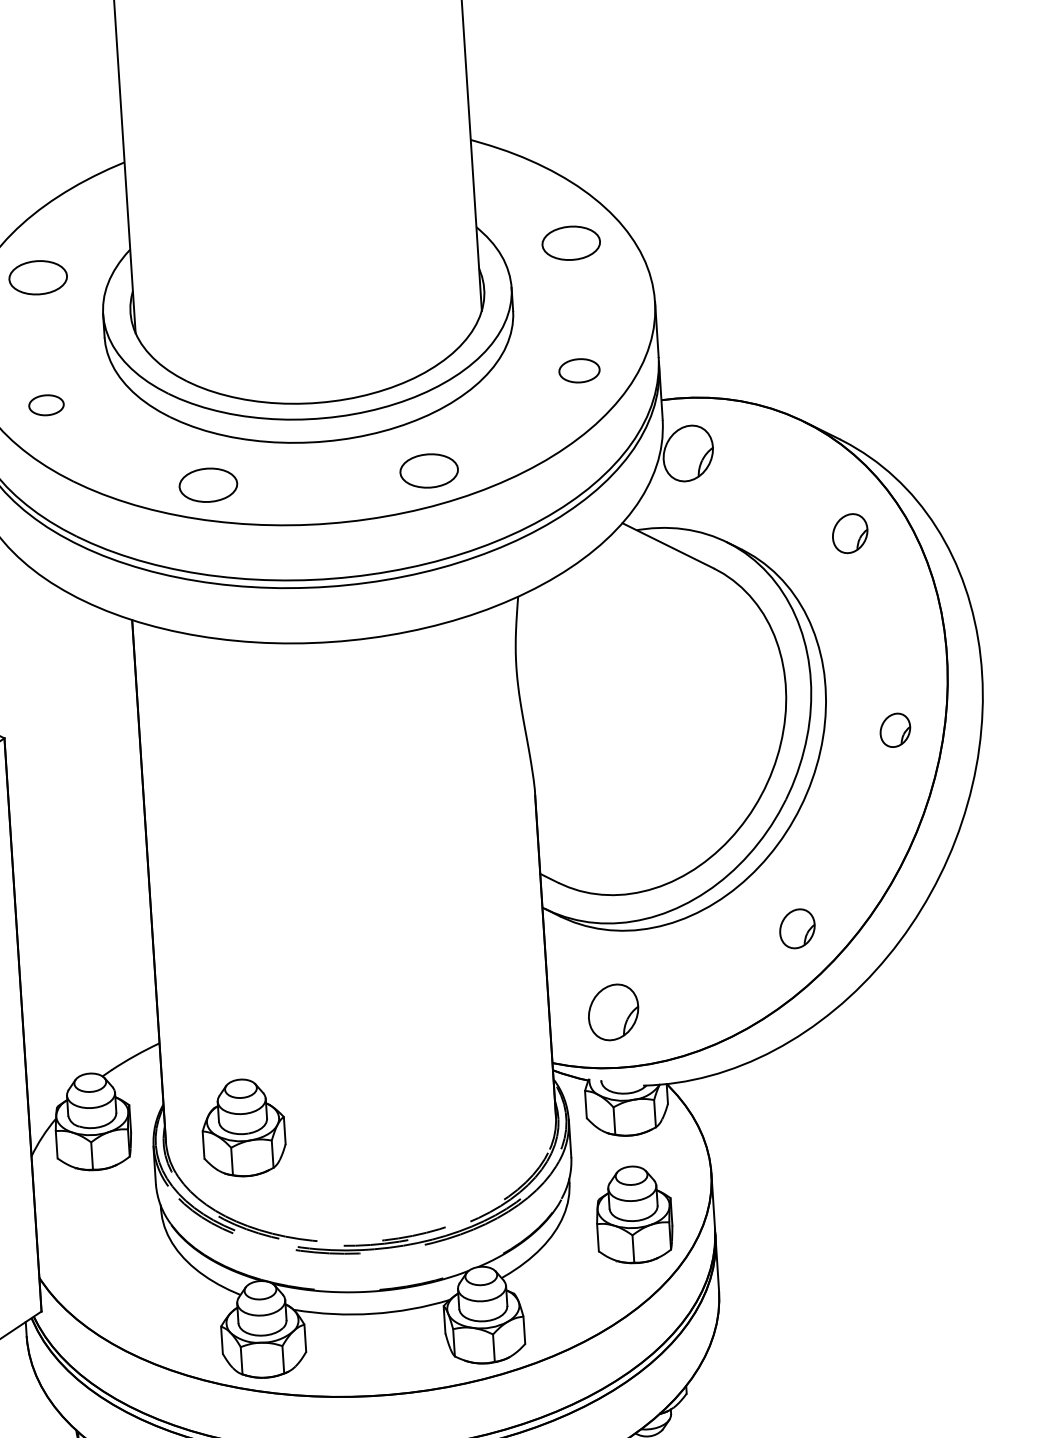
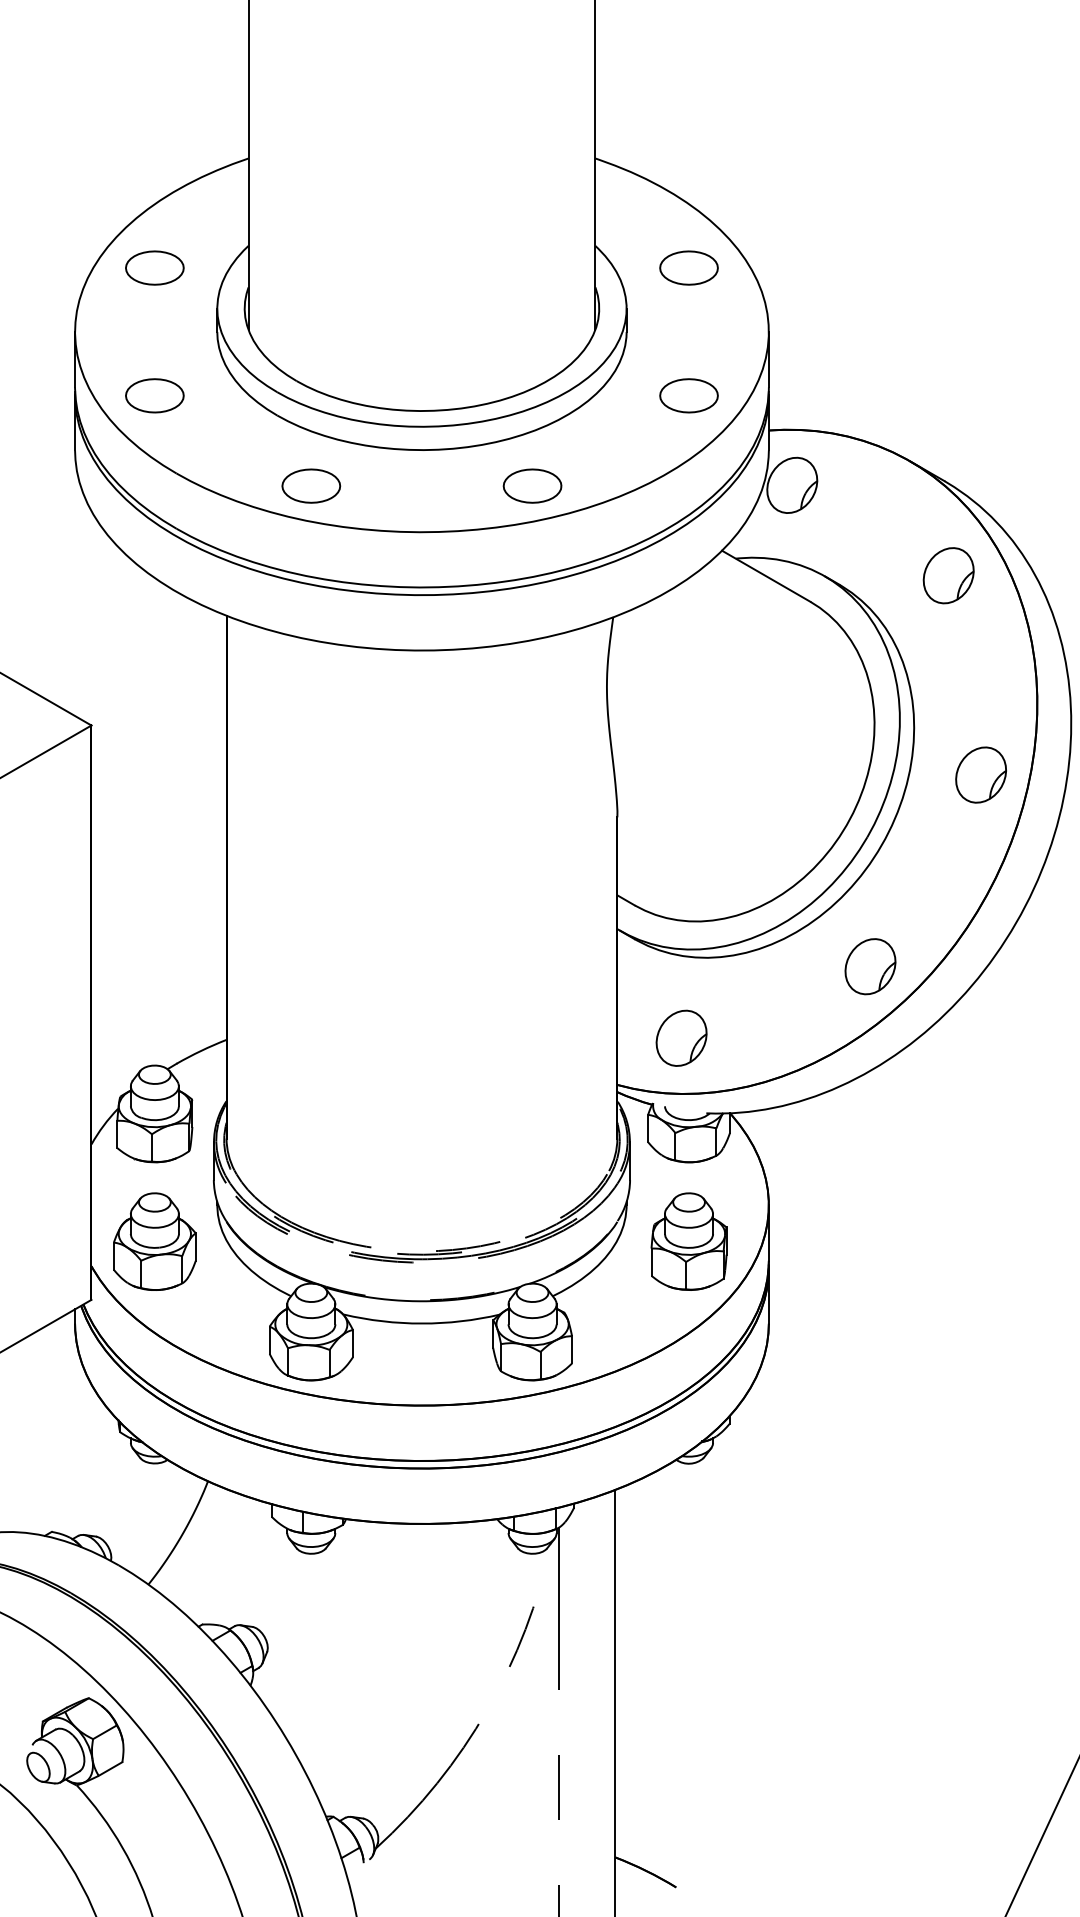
part: (578, 370) -> (688, 395), size x1.43
part: (46, 404) -> (154, 395), size x1.67
part: (850, 533) -> (948, 575), size x1.43
part: (894, 729) -> (980, 774), size x1.67
part: (797, 928) -> (870, 966), size x1.43
part: (243, 1127) -> (154, 1241), moved

